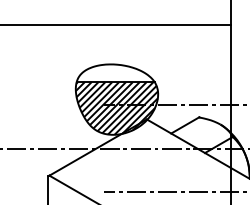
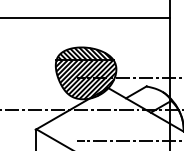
hatch: (114, 72) -> (84, 53), added

